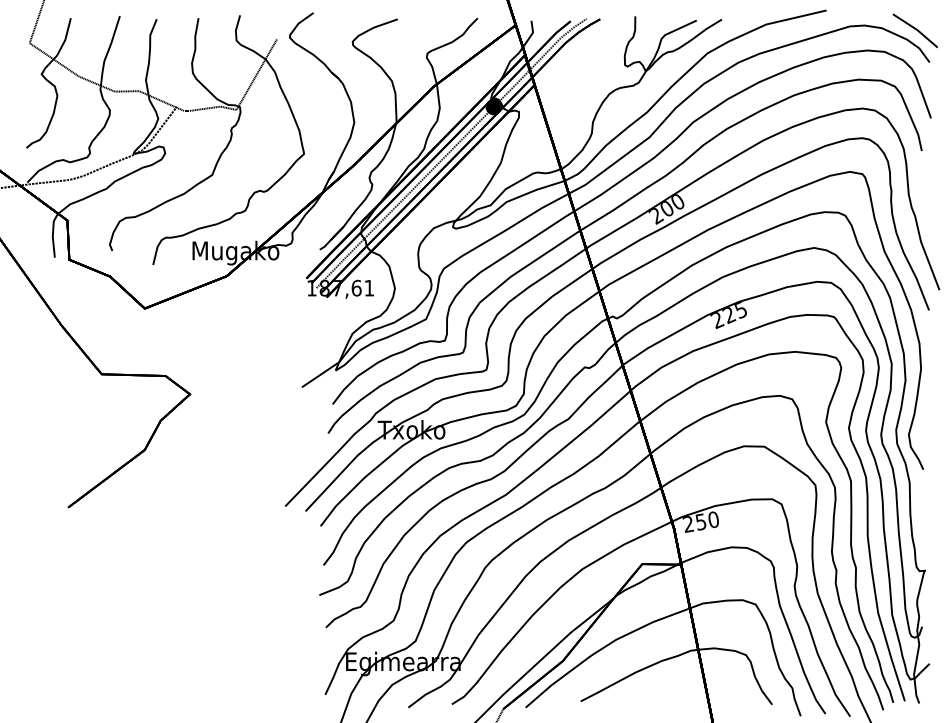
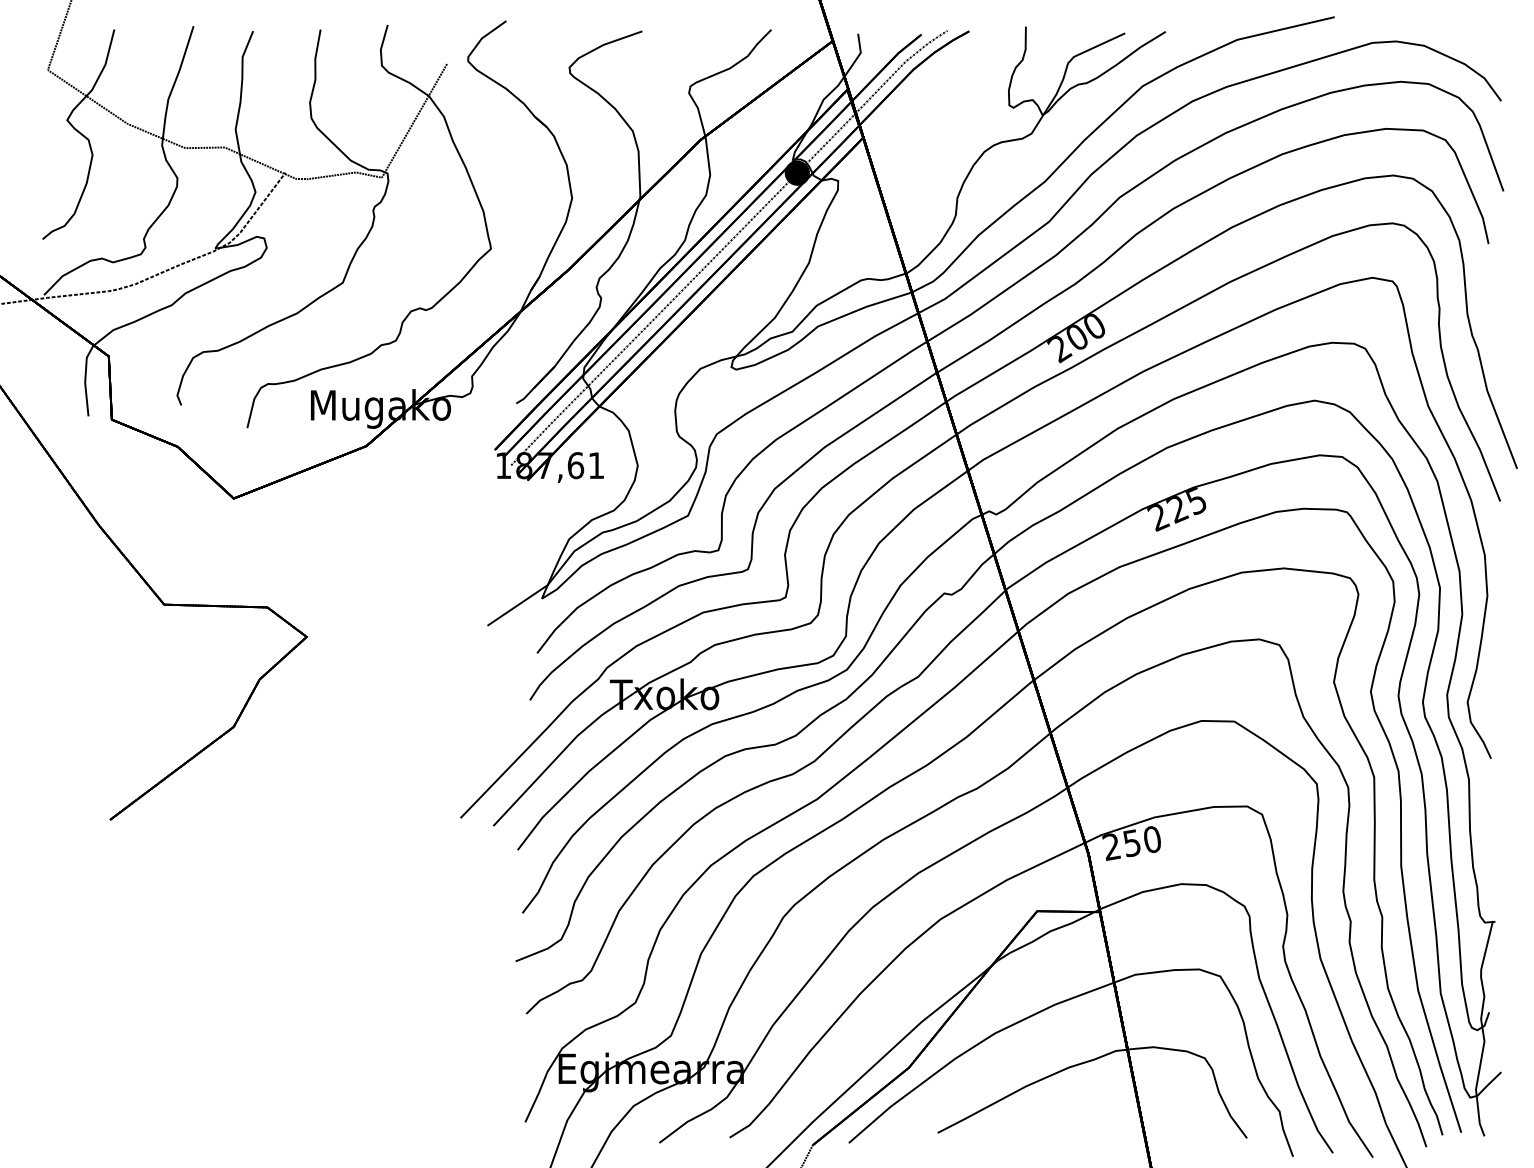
line: (914, 29) -> (1476, 47), removed

